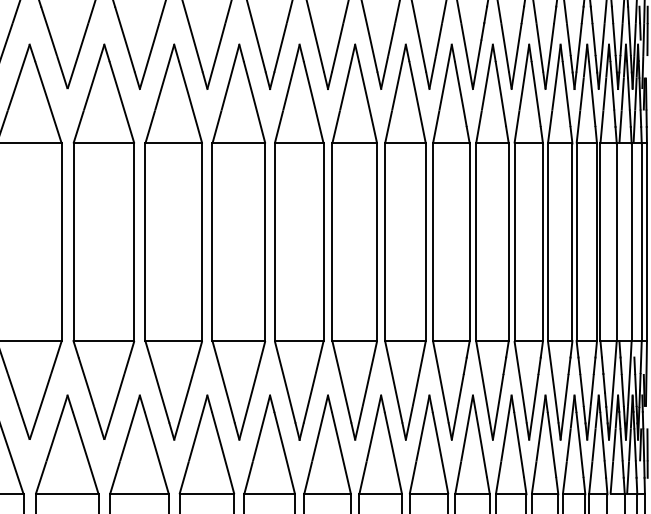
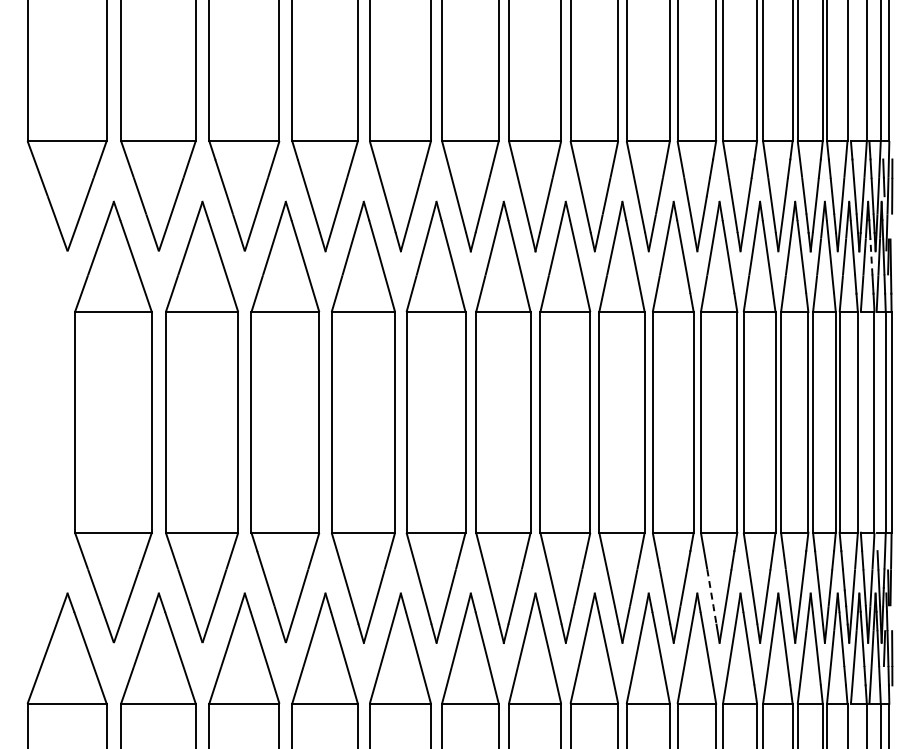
line: (628, 93) -> (871, 256), solid -> dashed
line: (486, 399) -> (712, 597), solid -> dashed

